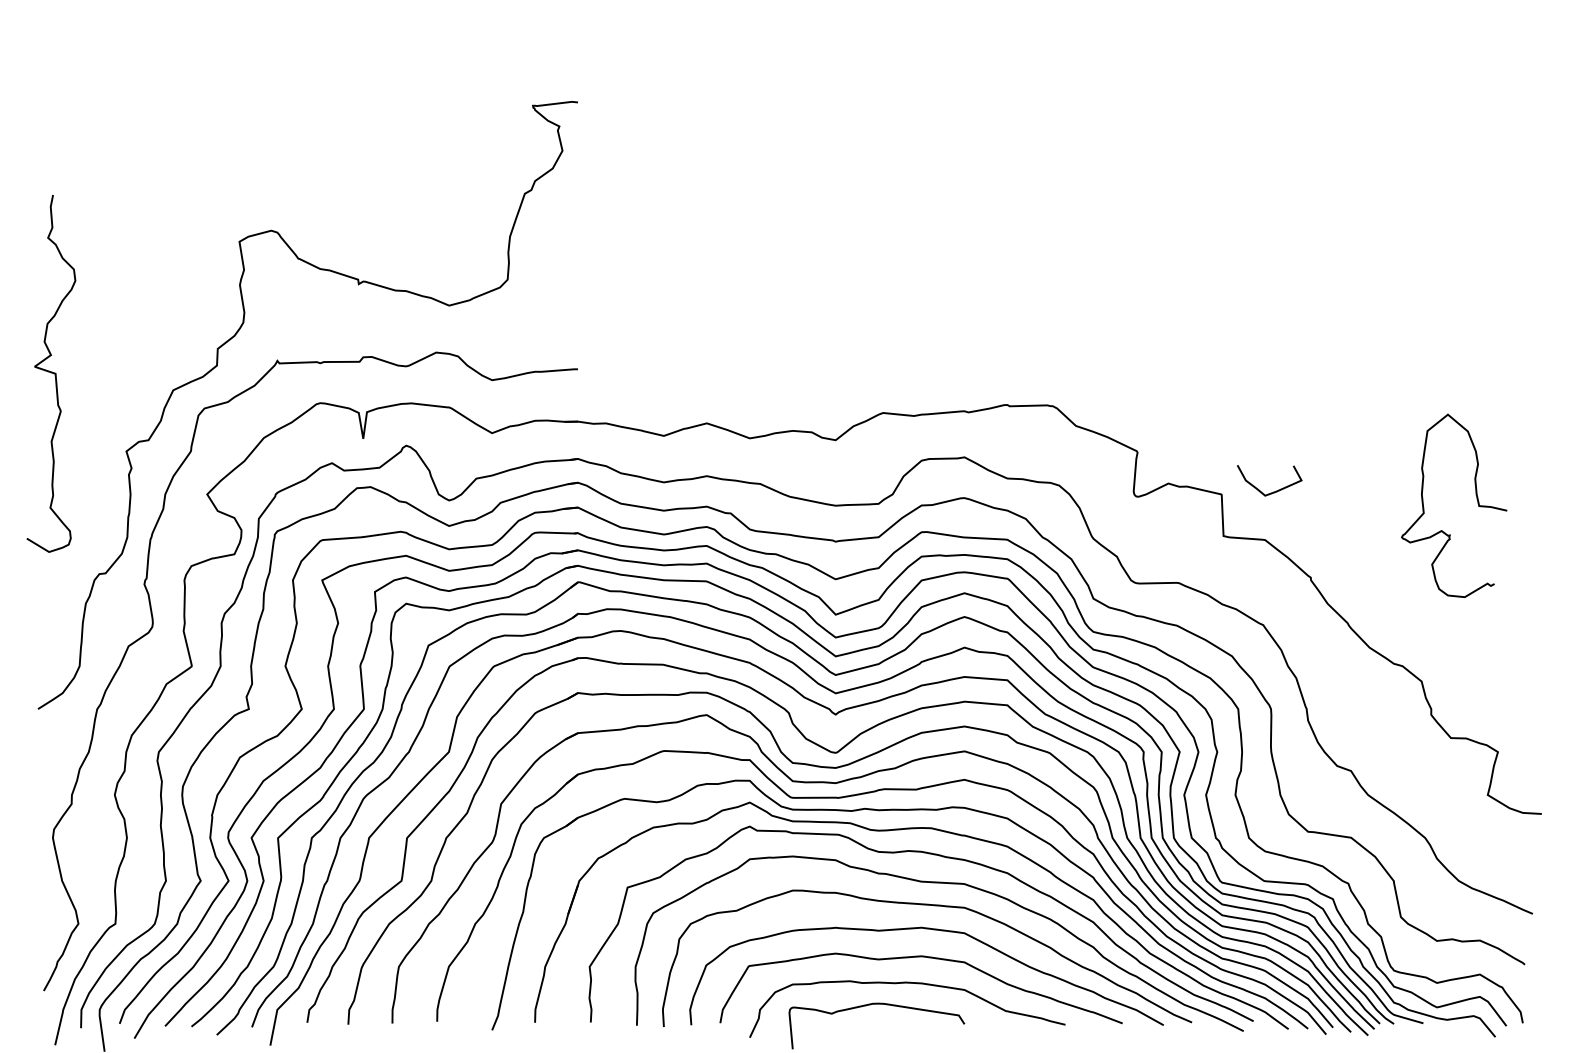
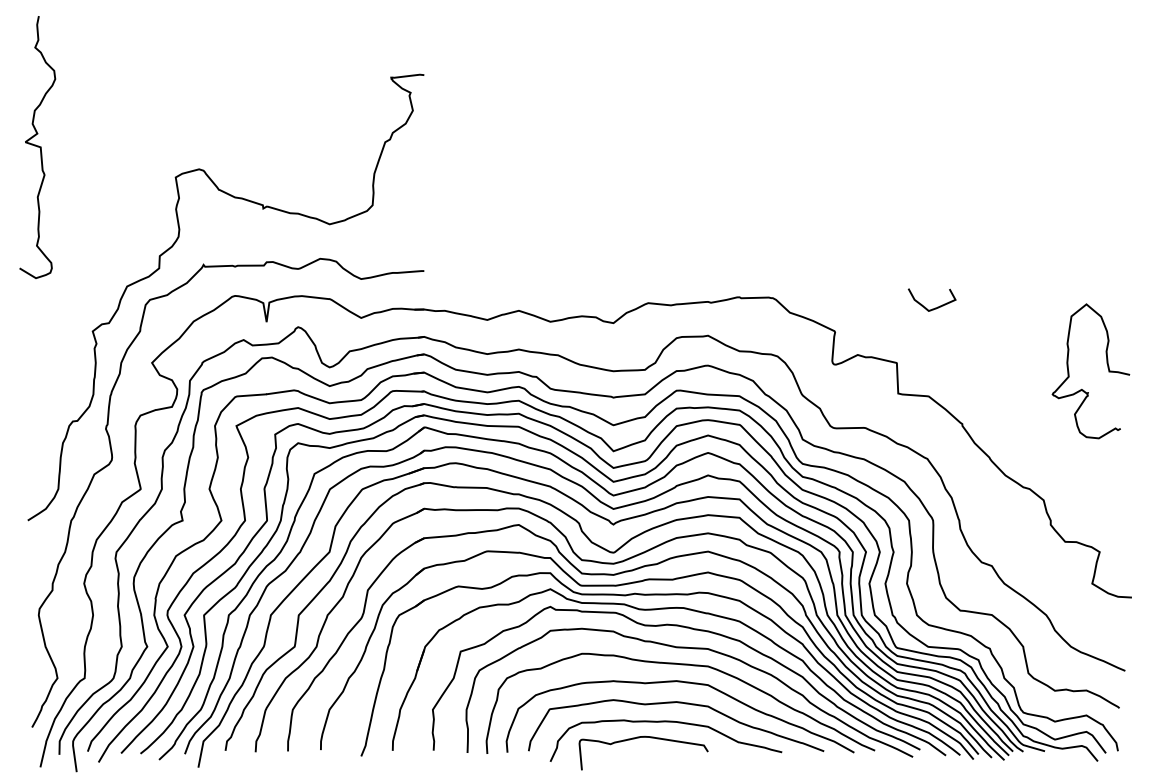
curve: (51, 373) -> (37, 147), moved
curve: (1273, 491) -> (934, 307), moved
curve: (1476, 499) -> (1107, 366), moved

